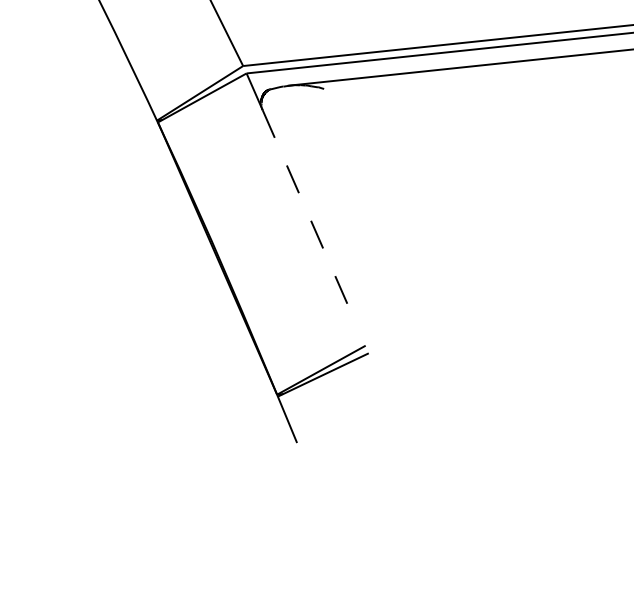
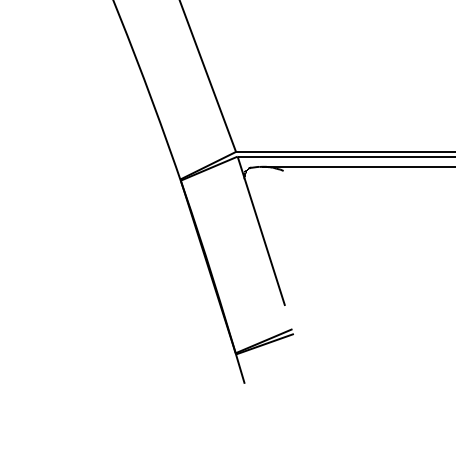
line: (306, 210) -> (265, 243), dashed -> solid

